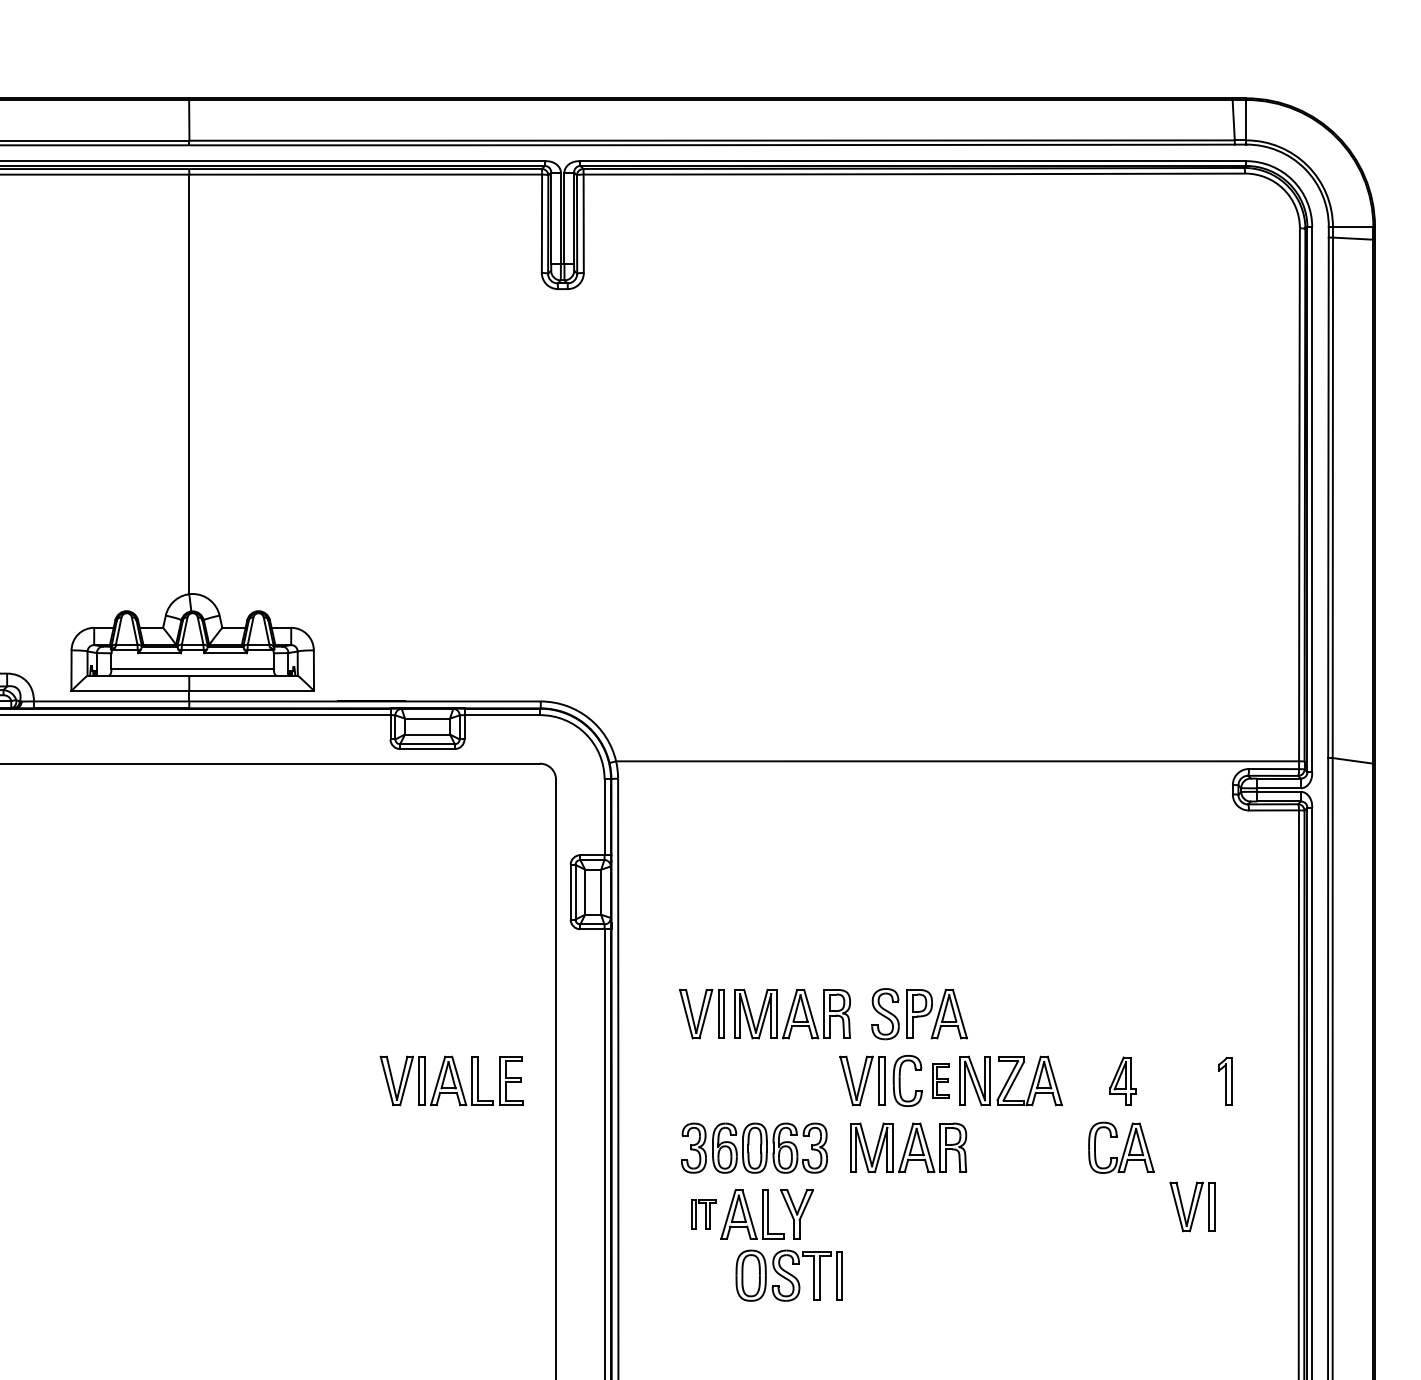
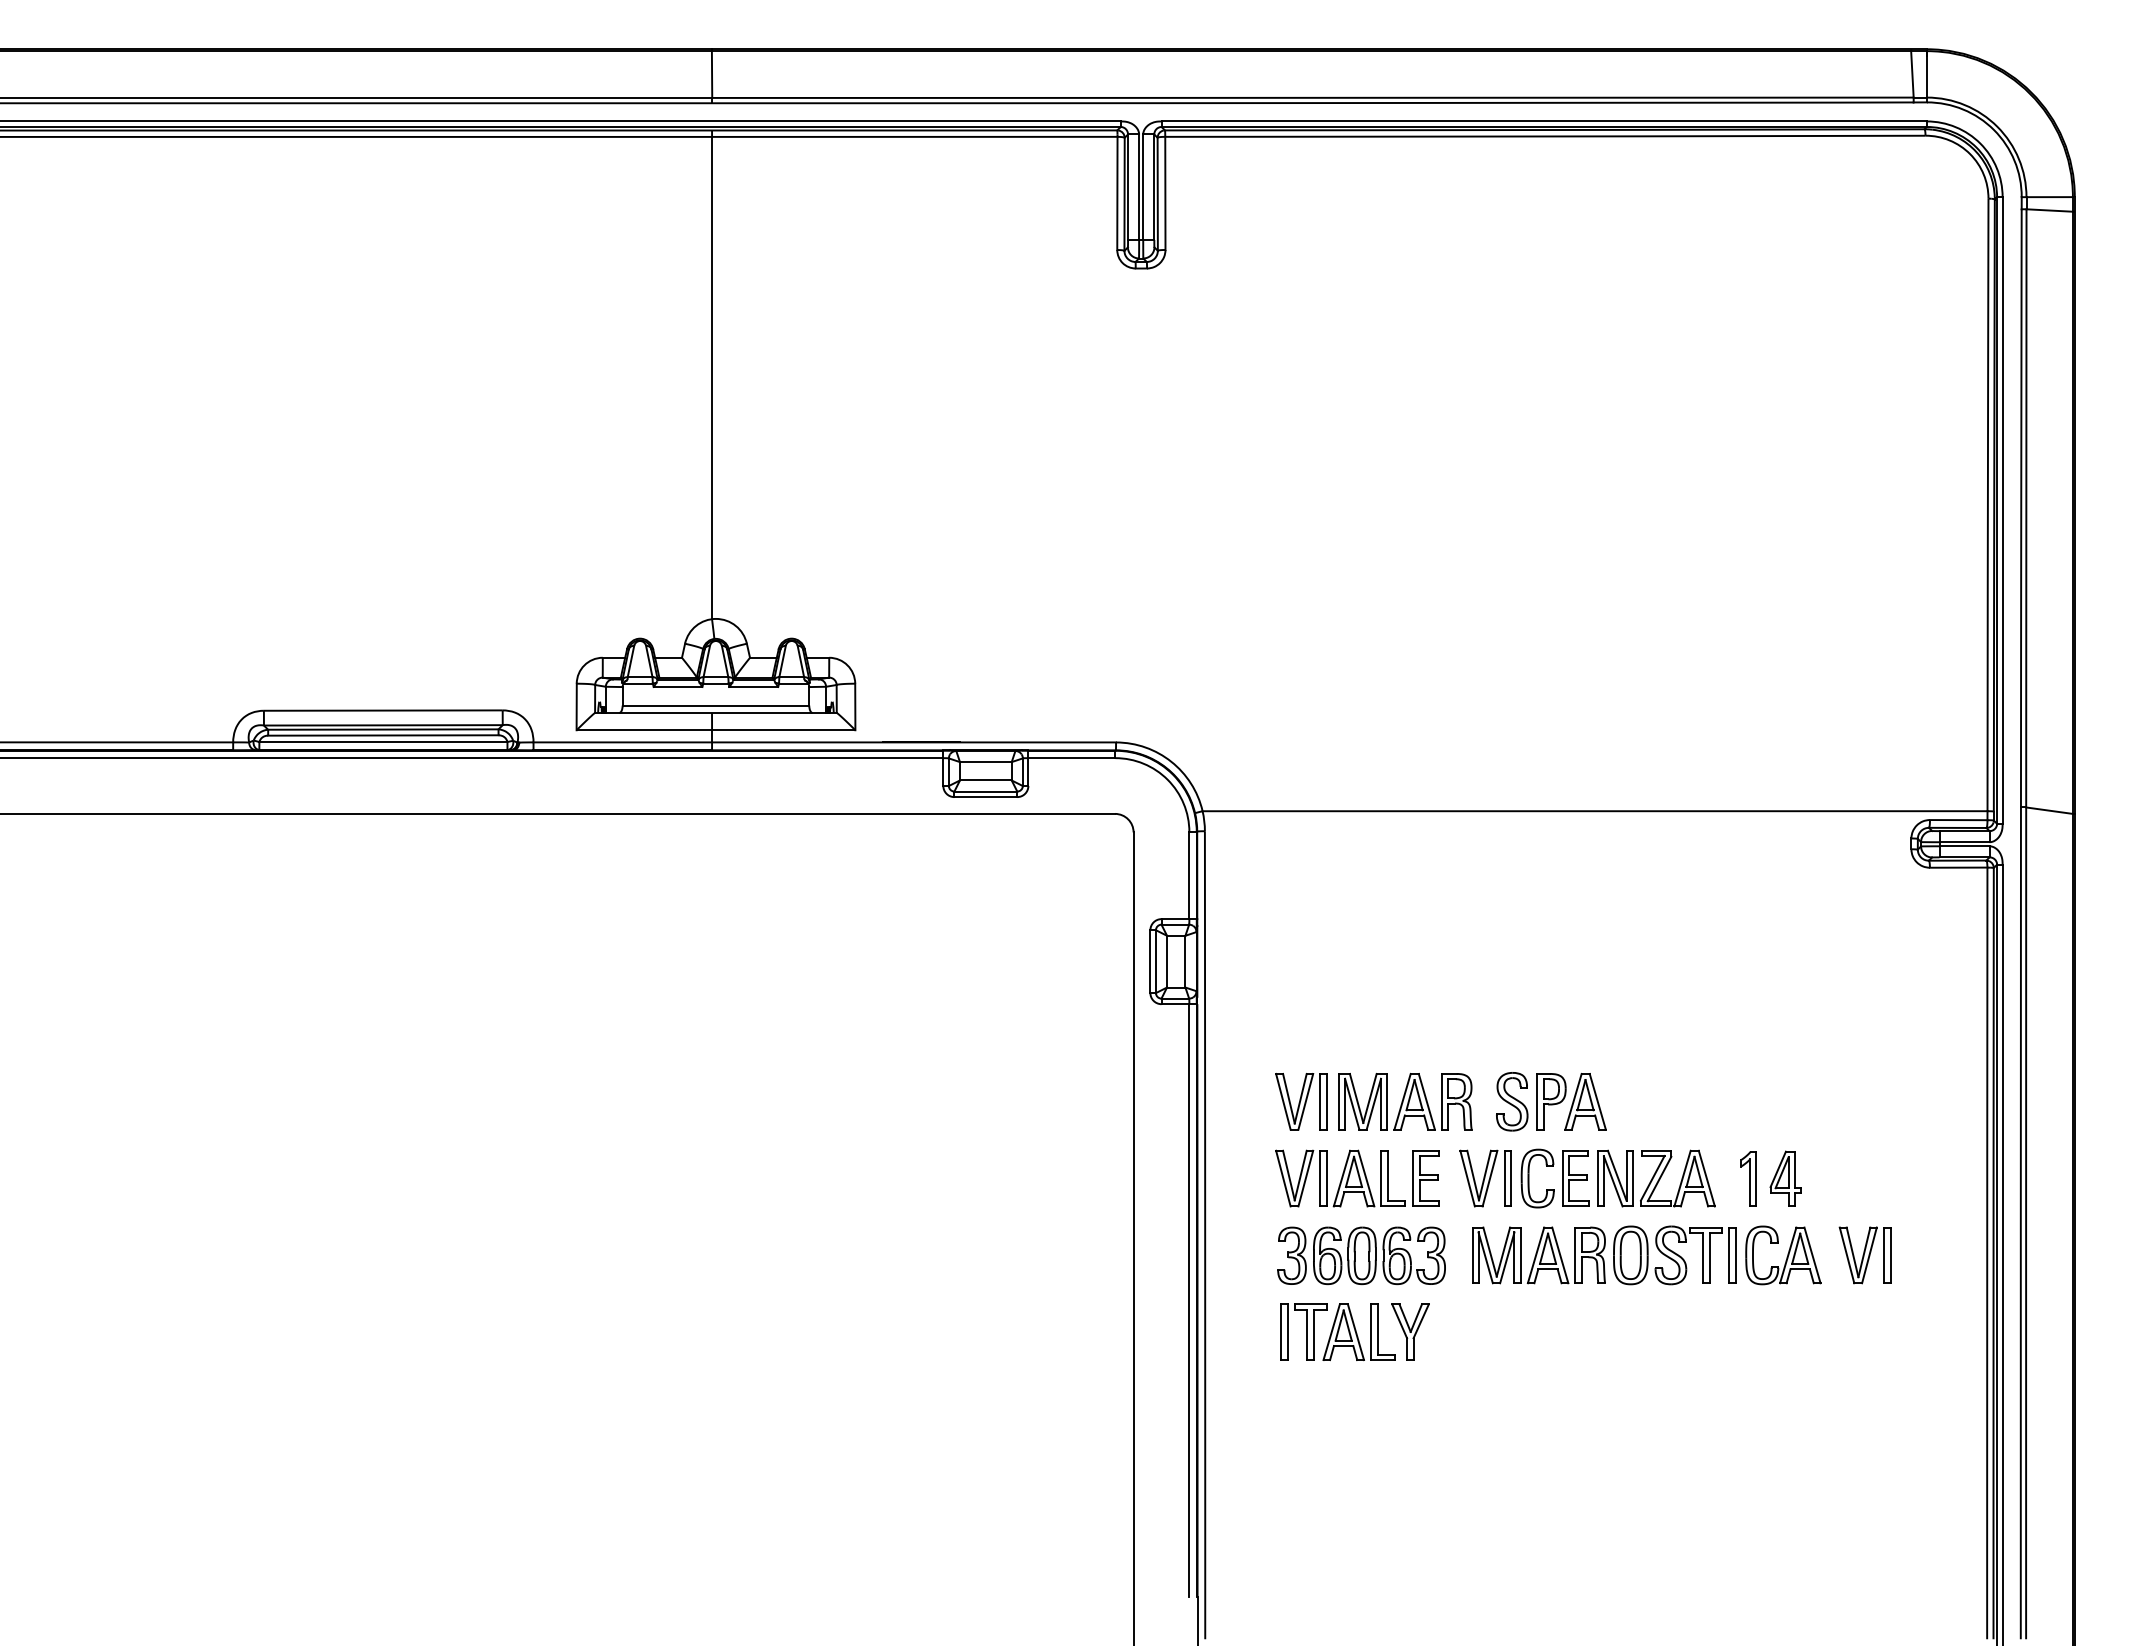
part: (451, 1080) -> (1357, 1178), moved
part: (940, 1080) -> (1575, 1178), size x1.43
part: (1225, 1080) -> (1748, 1178), moved
part: (1192, 1207) -> (1864, 1255), moved
part: (703, 1214) -> (1303, 1331), size x1.67
part: (789, 1275) -> (1674, 1255), moved

